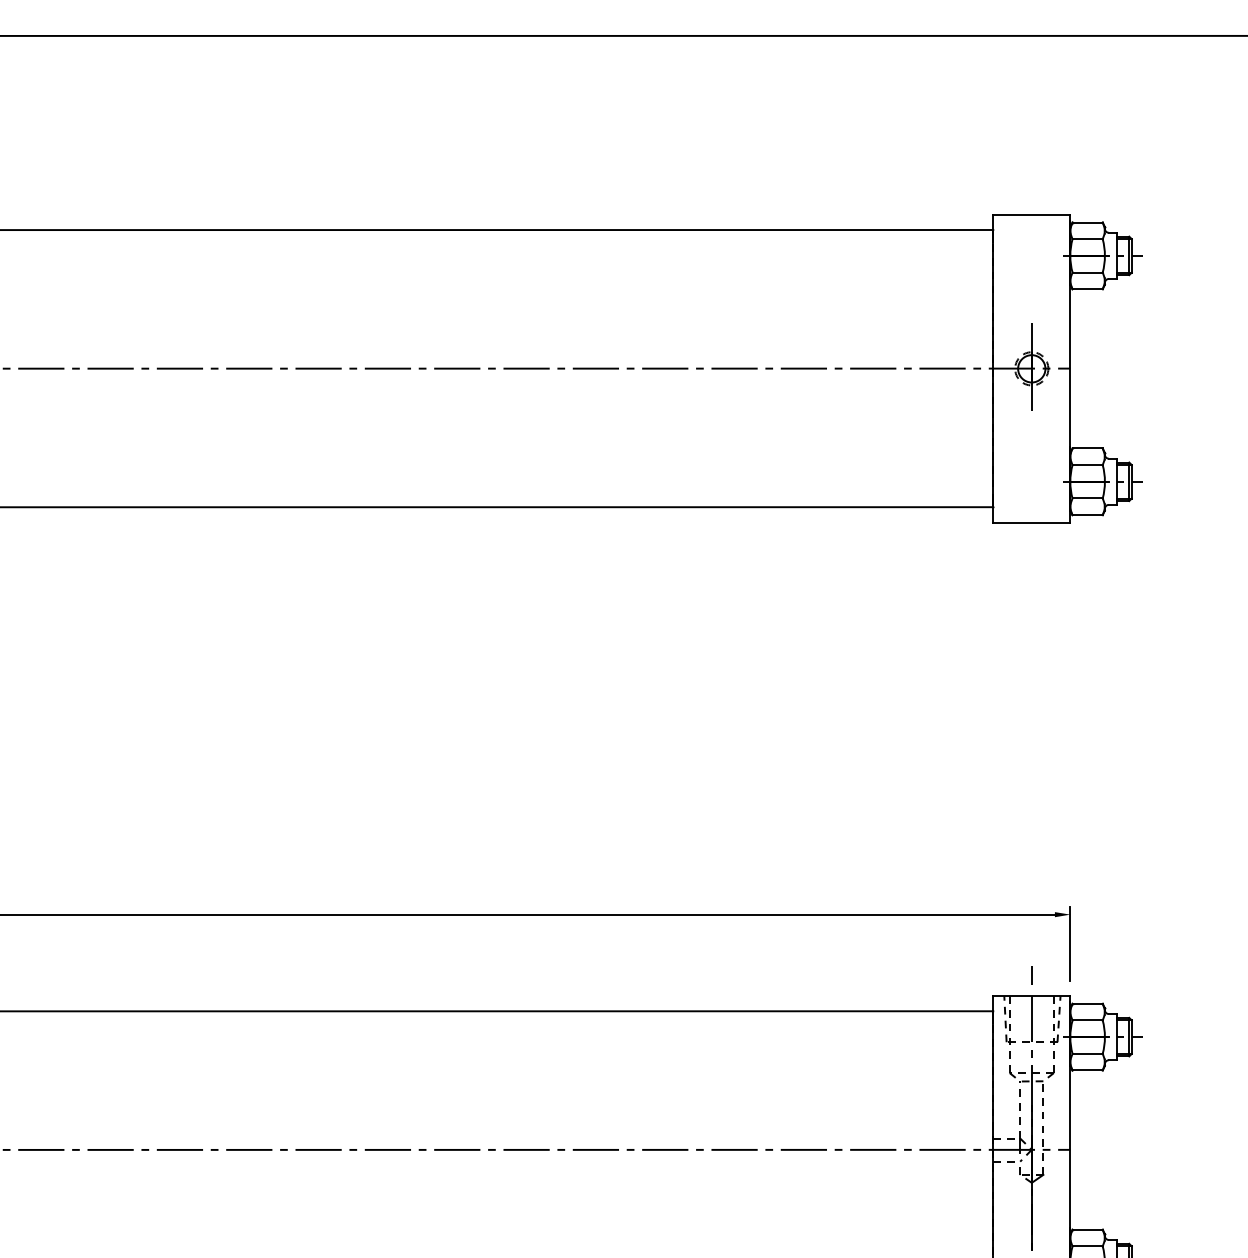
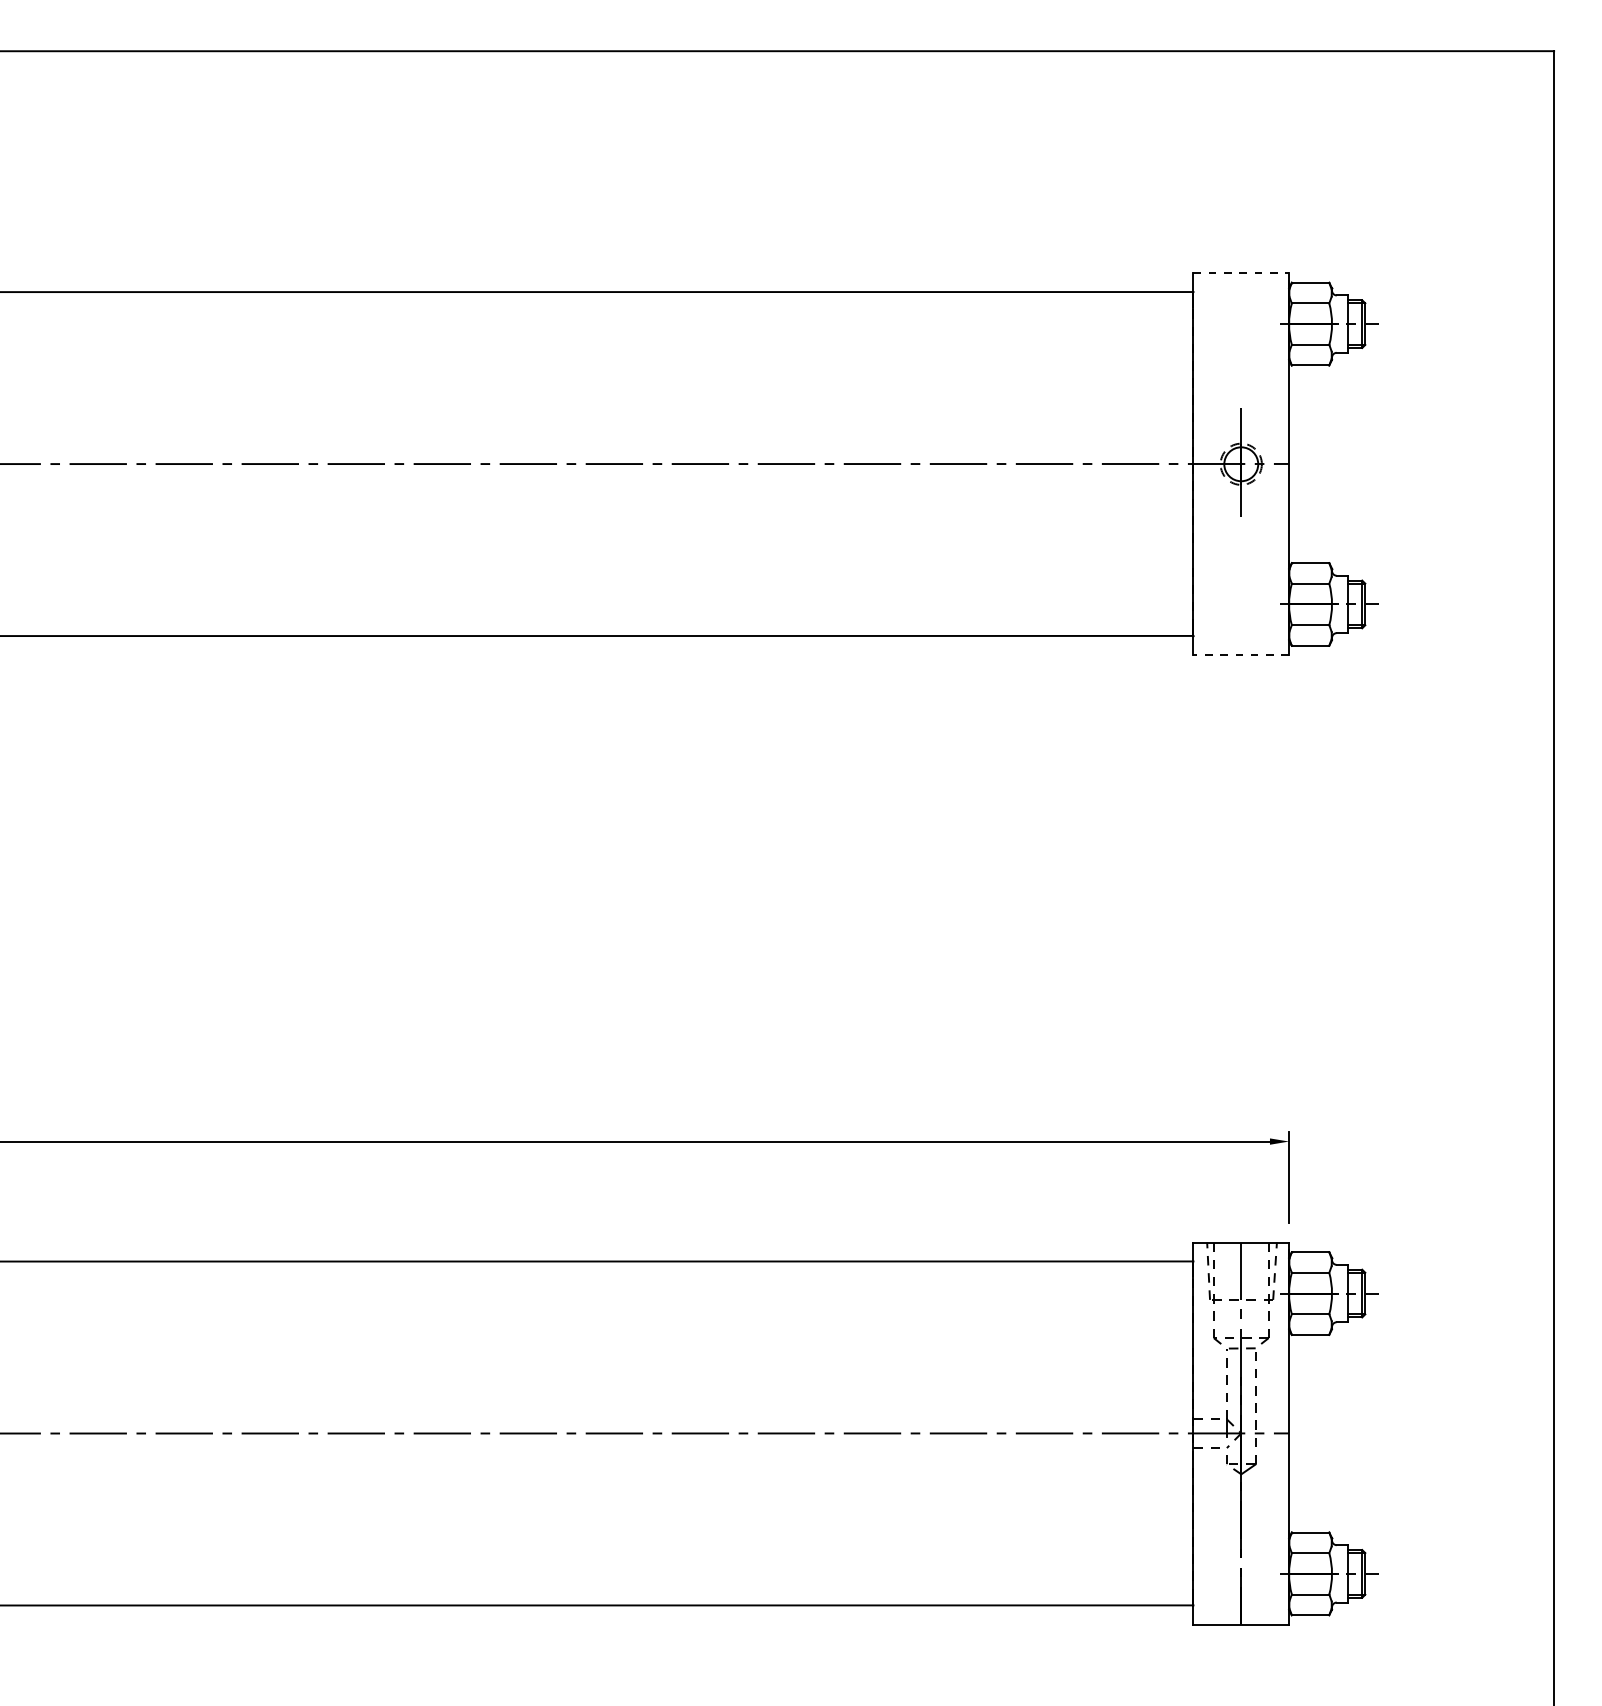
line: (1031, 215) -> (1241, 273), solid -> dashed
line: (1031, 522) -> (1241, 655), solid -> dashed
line: (1031, 975) -> (1240, 1216), removed

